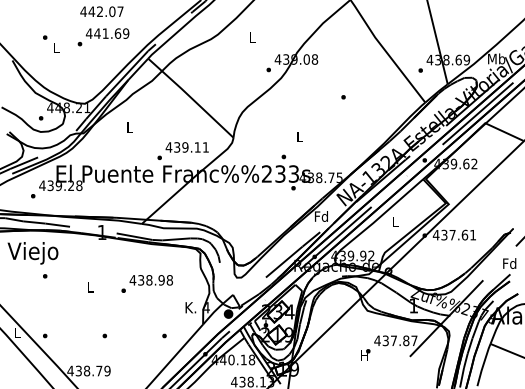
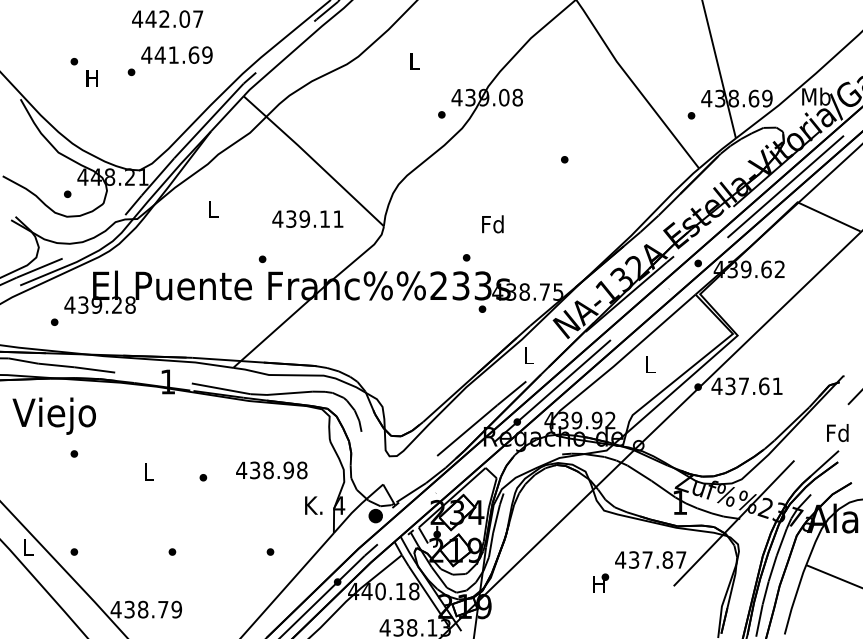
text: (56, 47) -> (92, 77), L -> H
text: (299, 136) -> (492, 224), L -> Fd
text: (186, 147) -> (306, 219), moved
text: (321, 216) -> (528, 355), Fd -> L
text: (150, 280) -> (270, 470), moved

